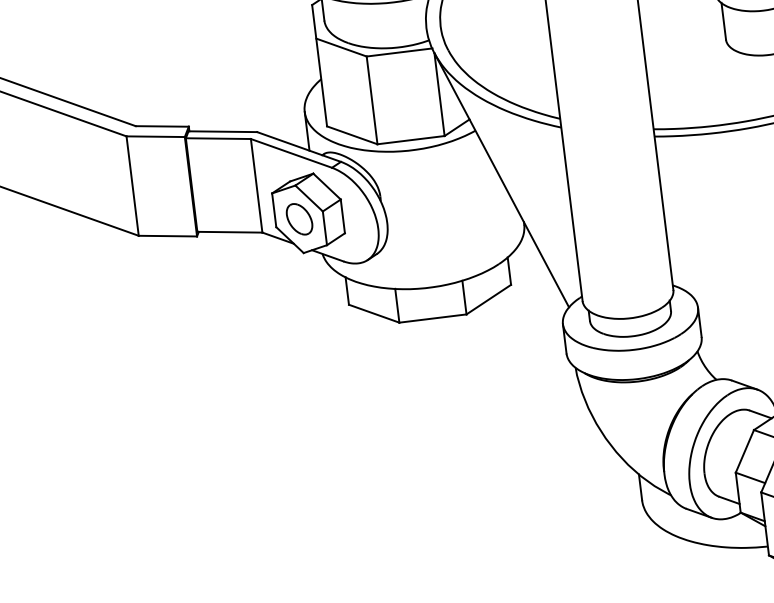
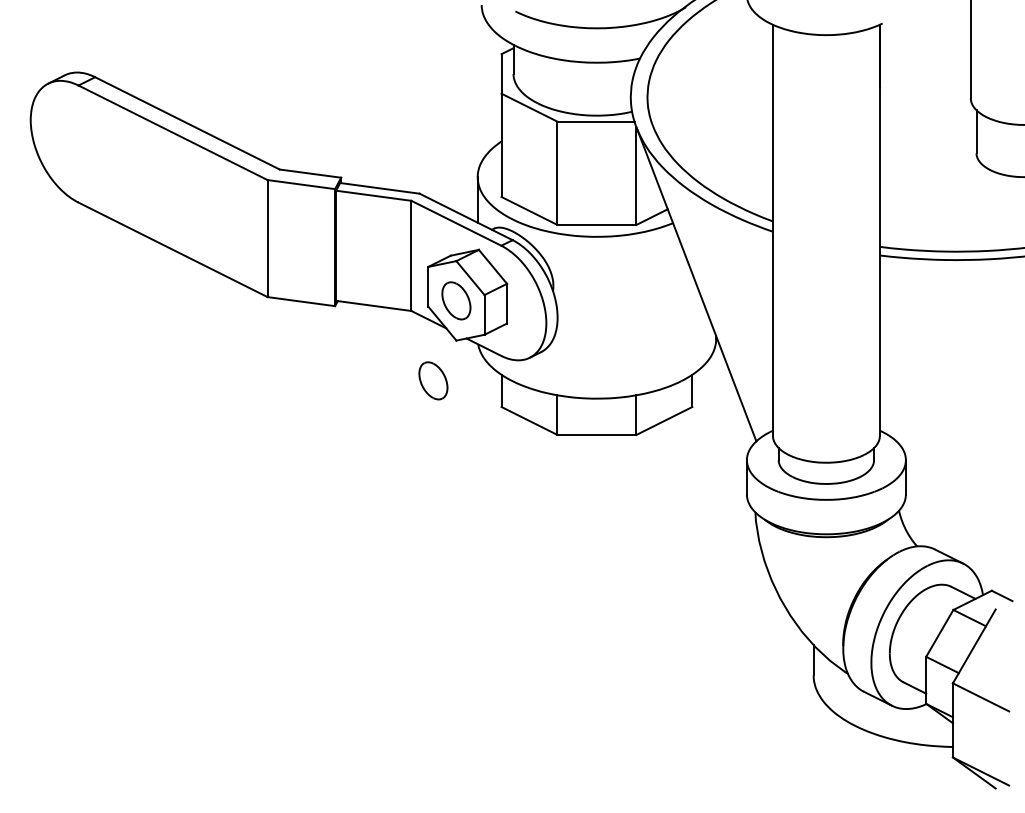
part: (288, 289) -> (433, 380), added

